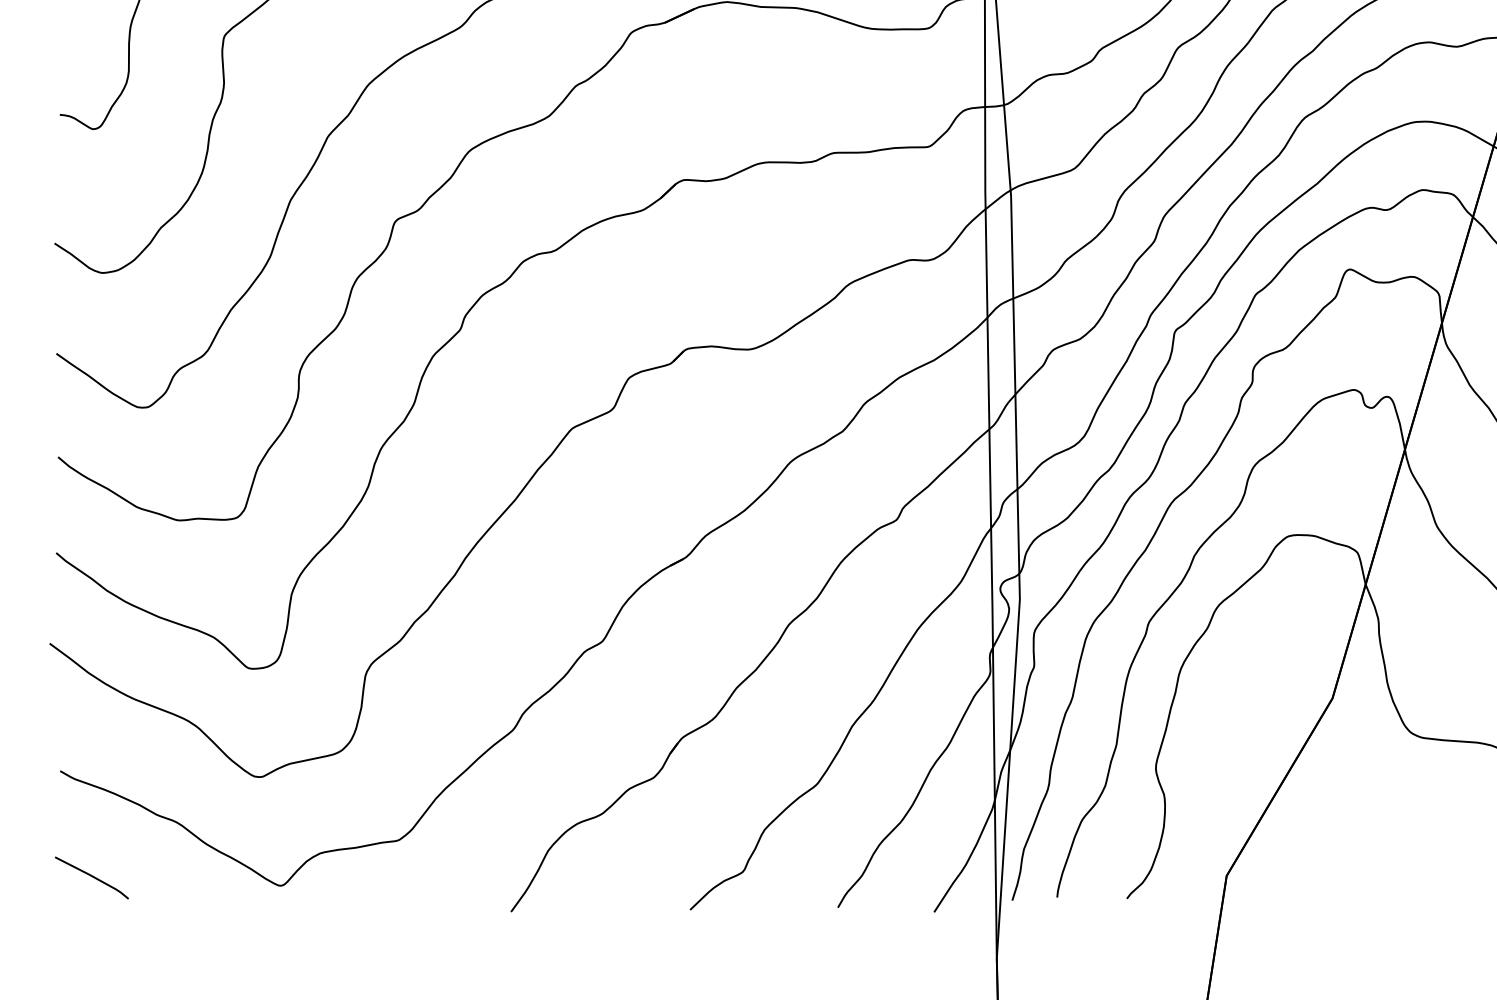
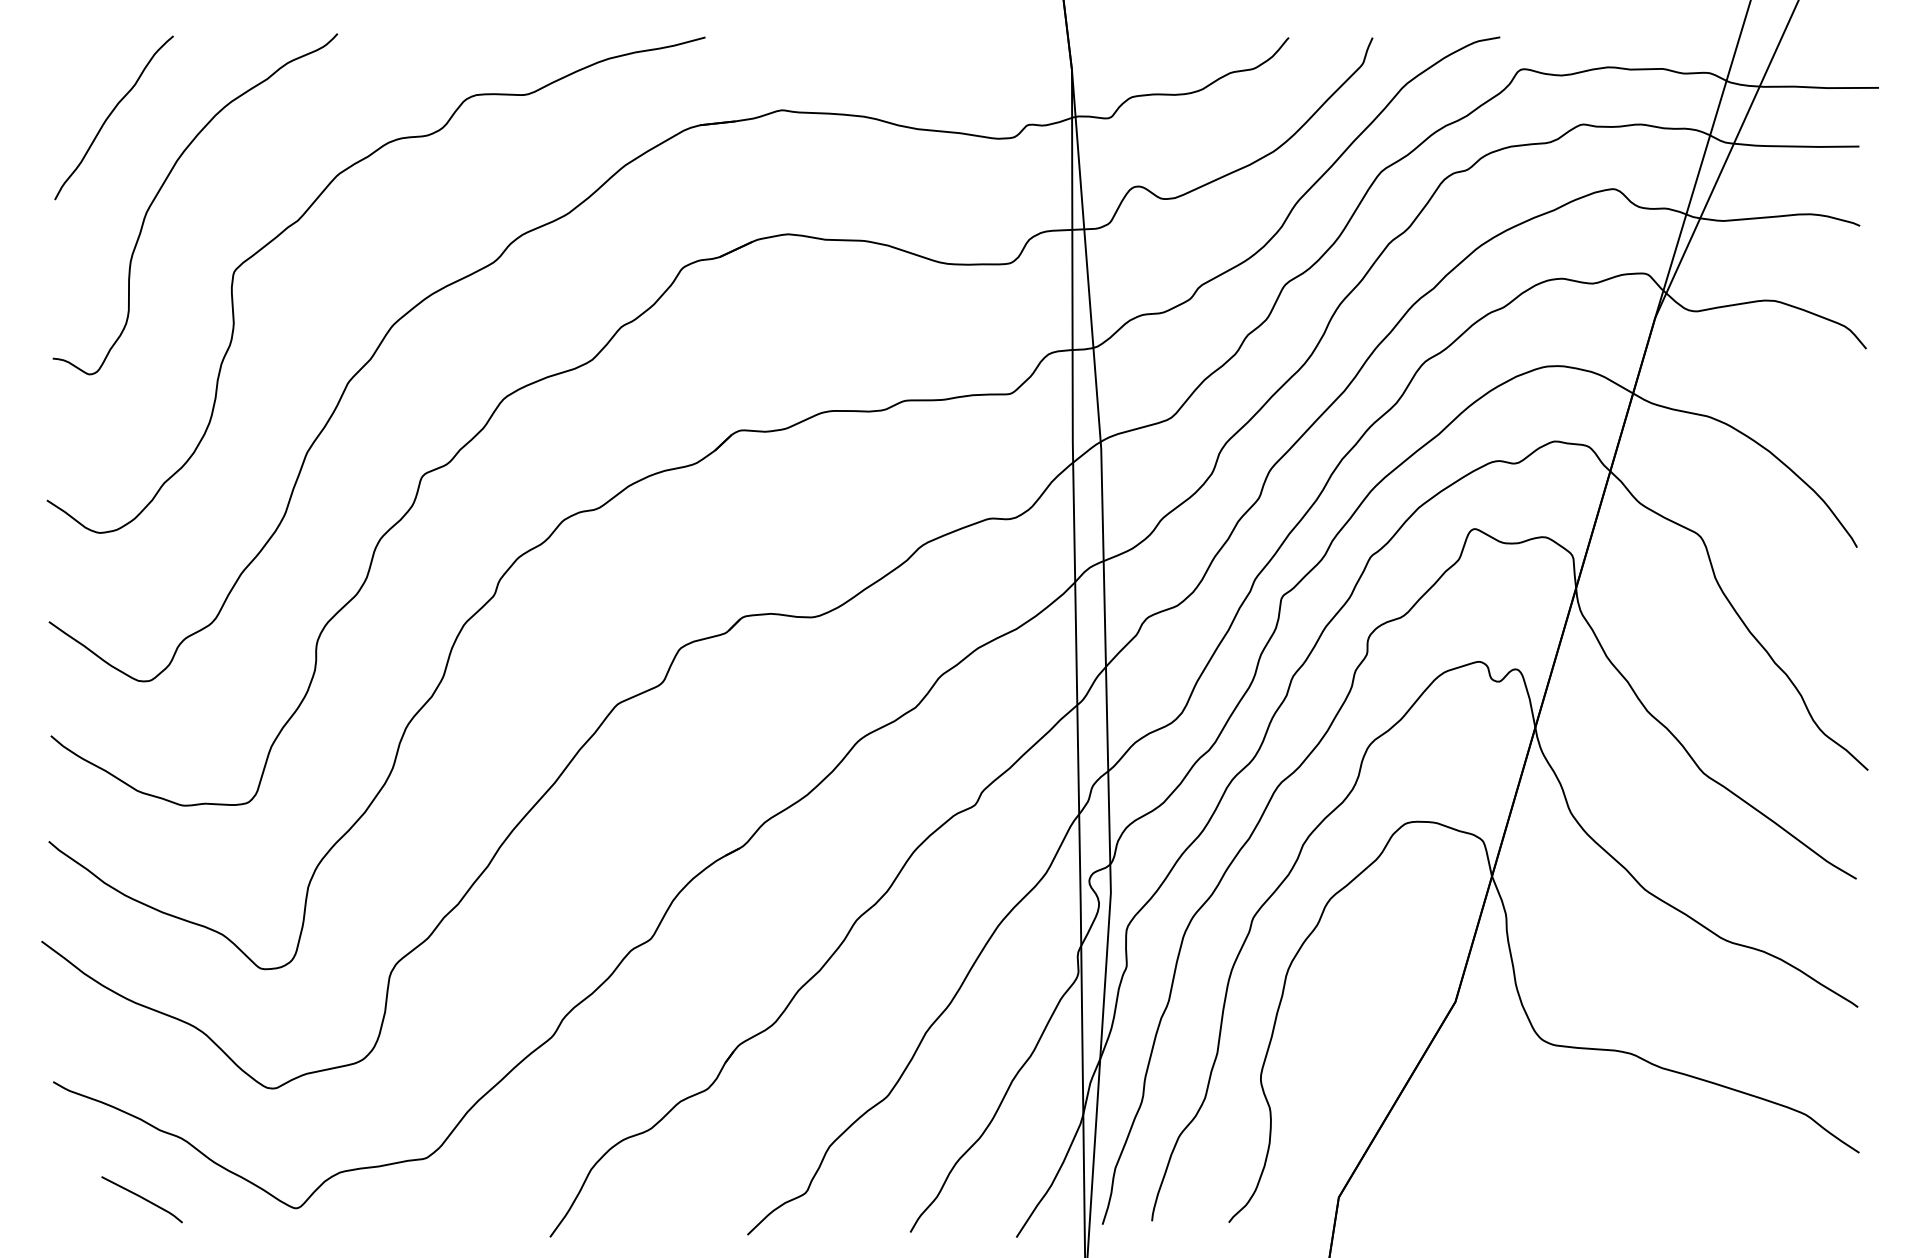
line: (91, 876) -> (141, 1198), moved

